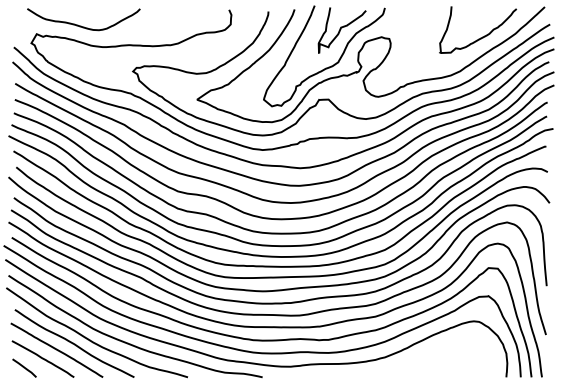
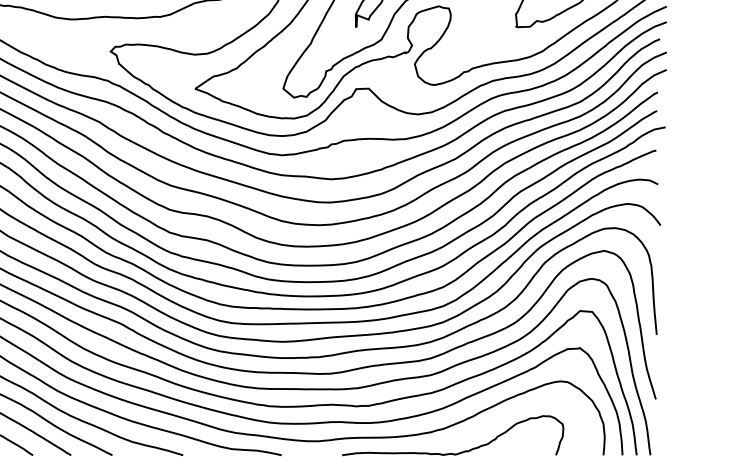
curve: (397, 374) -> (459, 451), added

